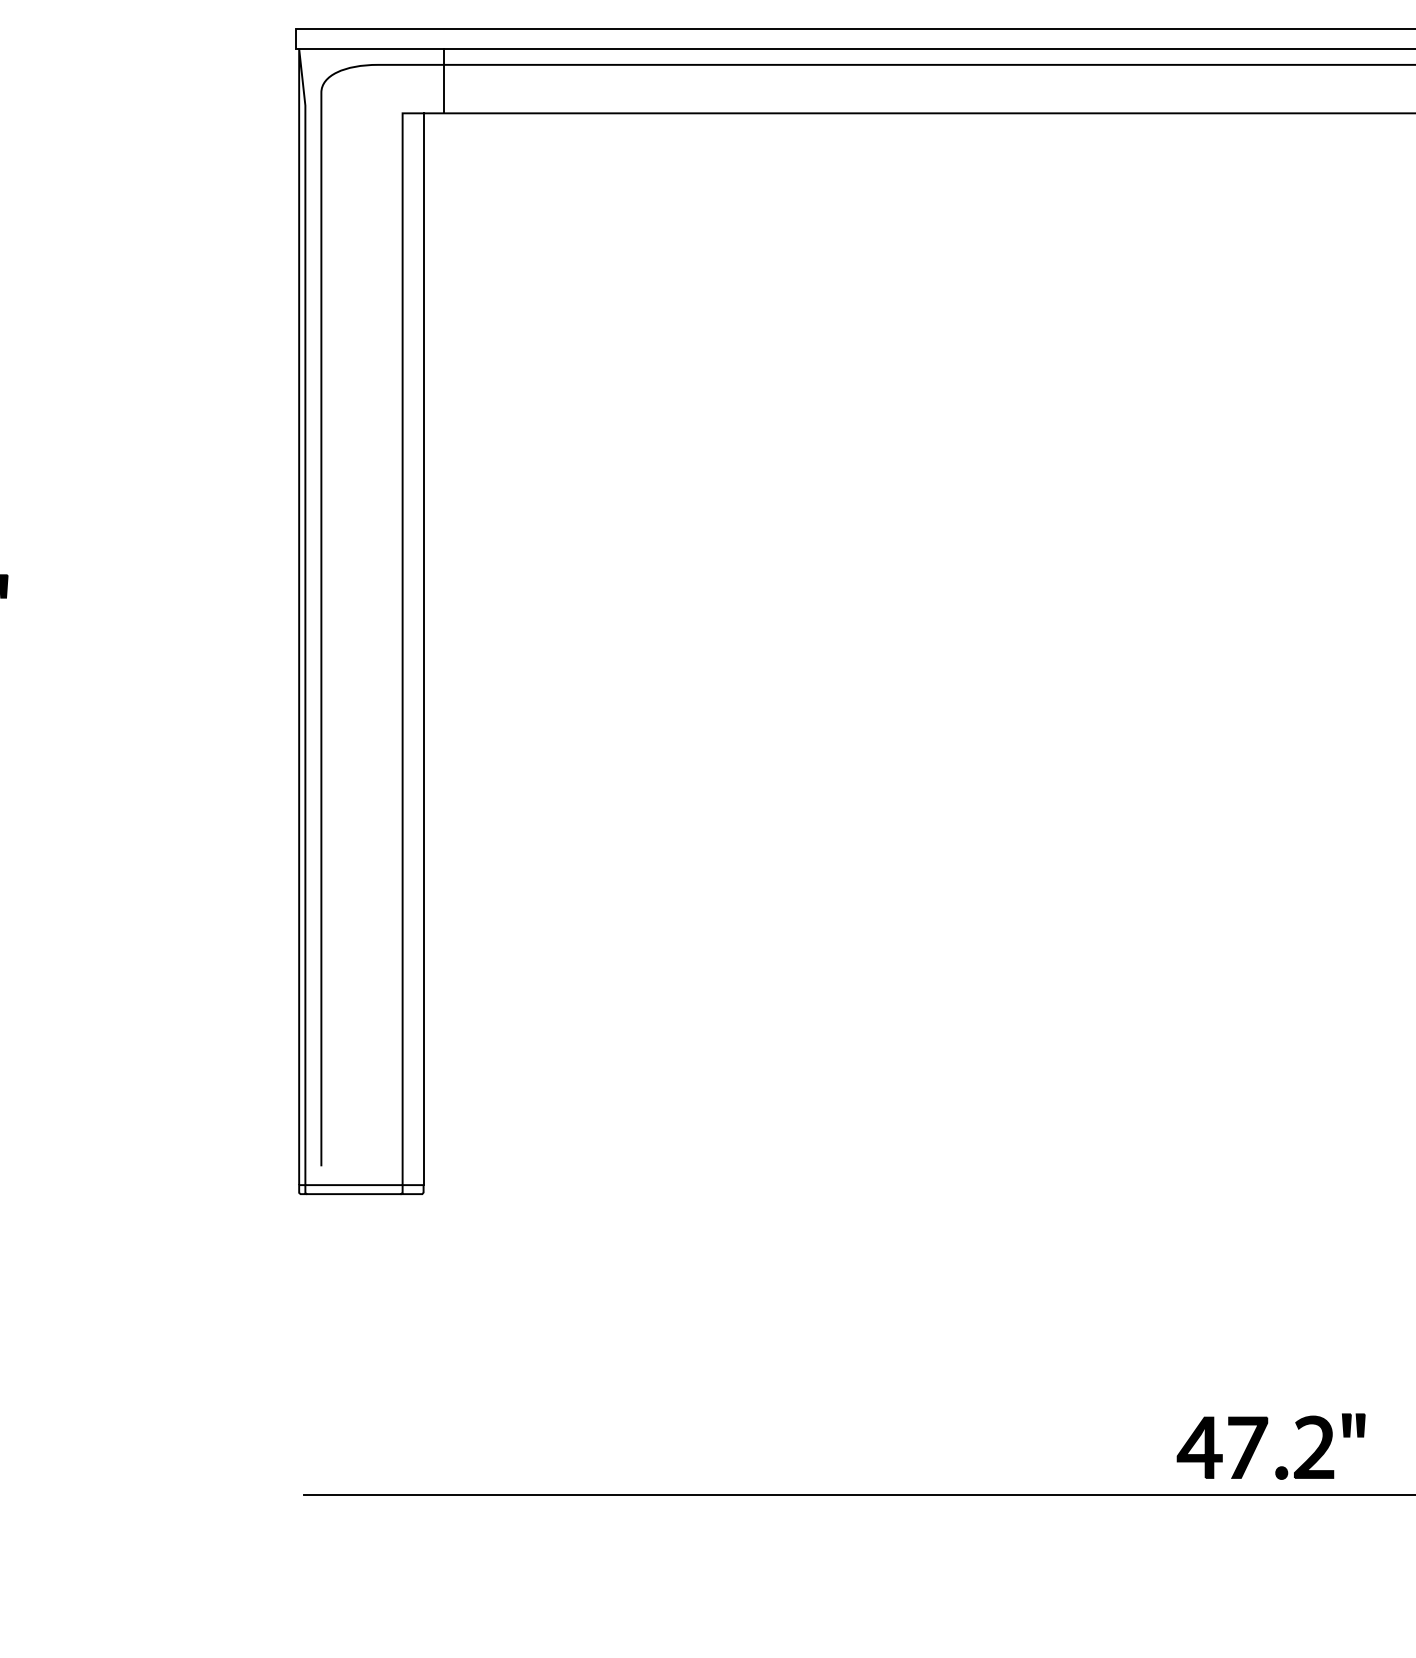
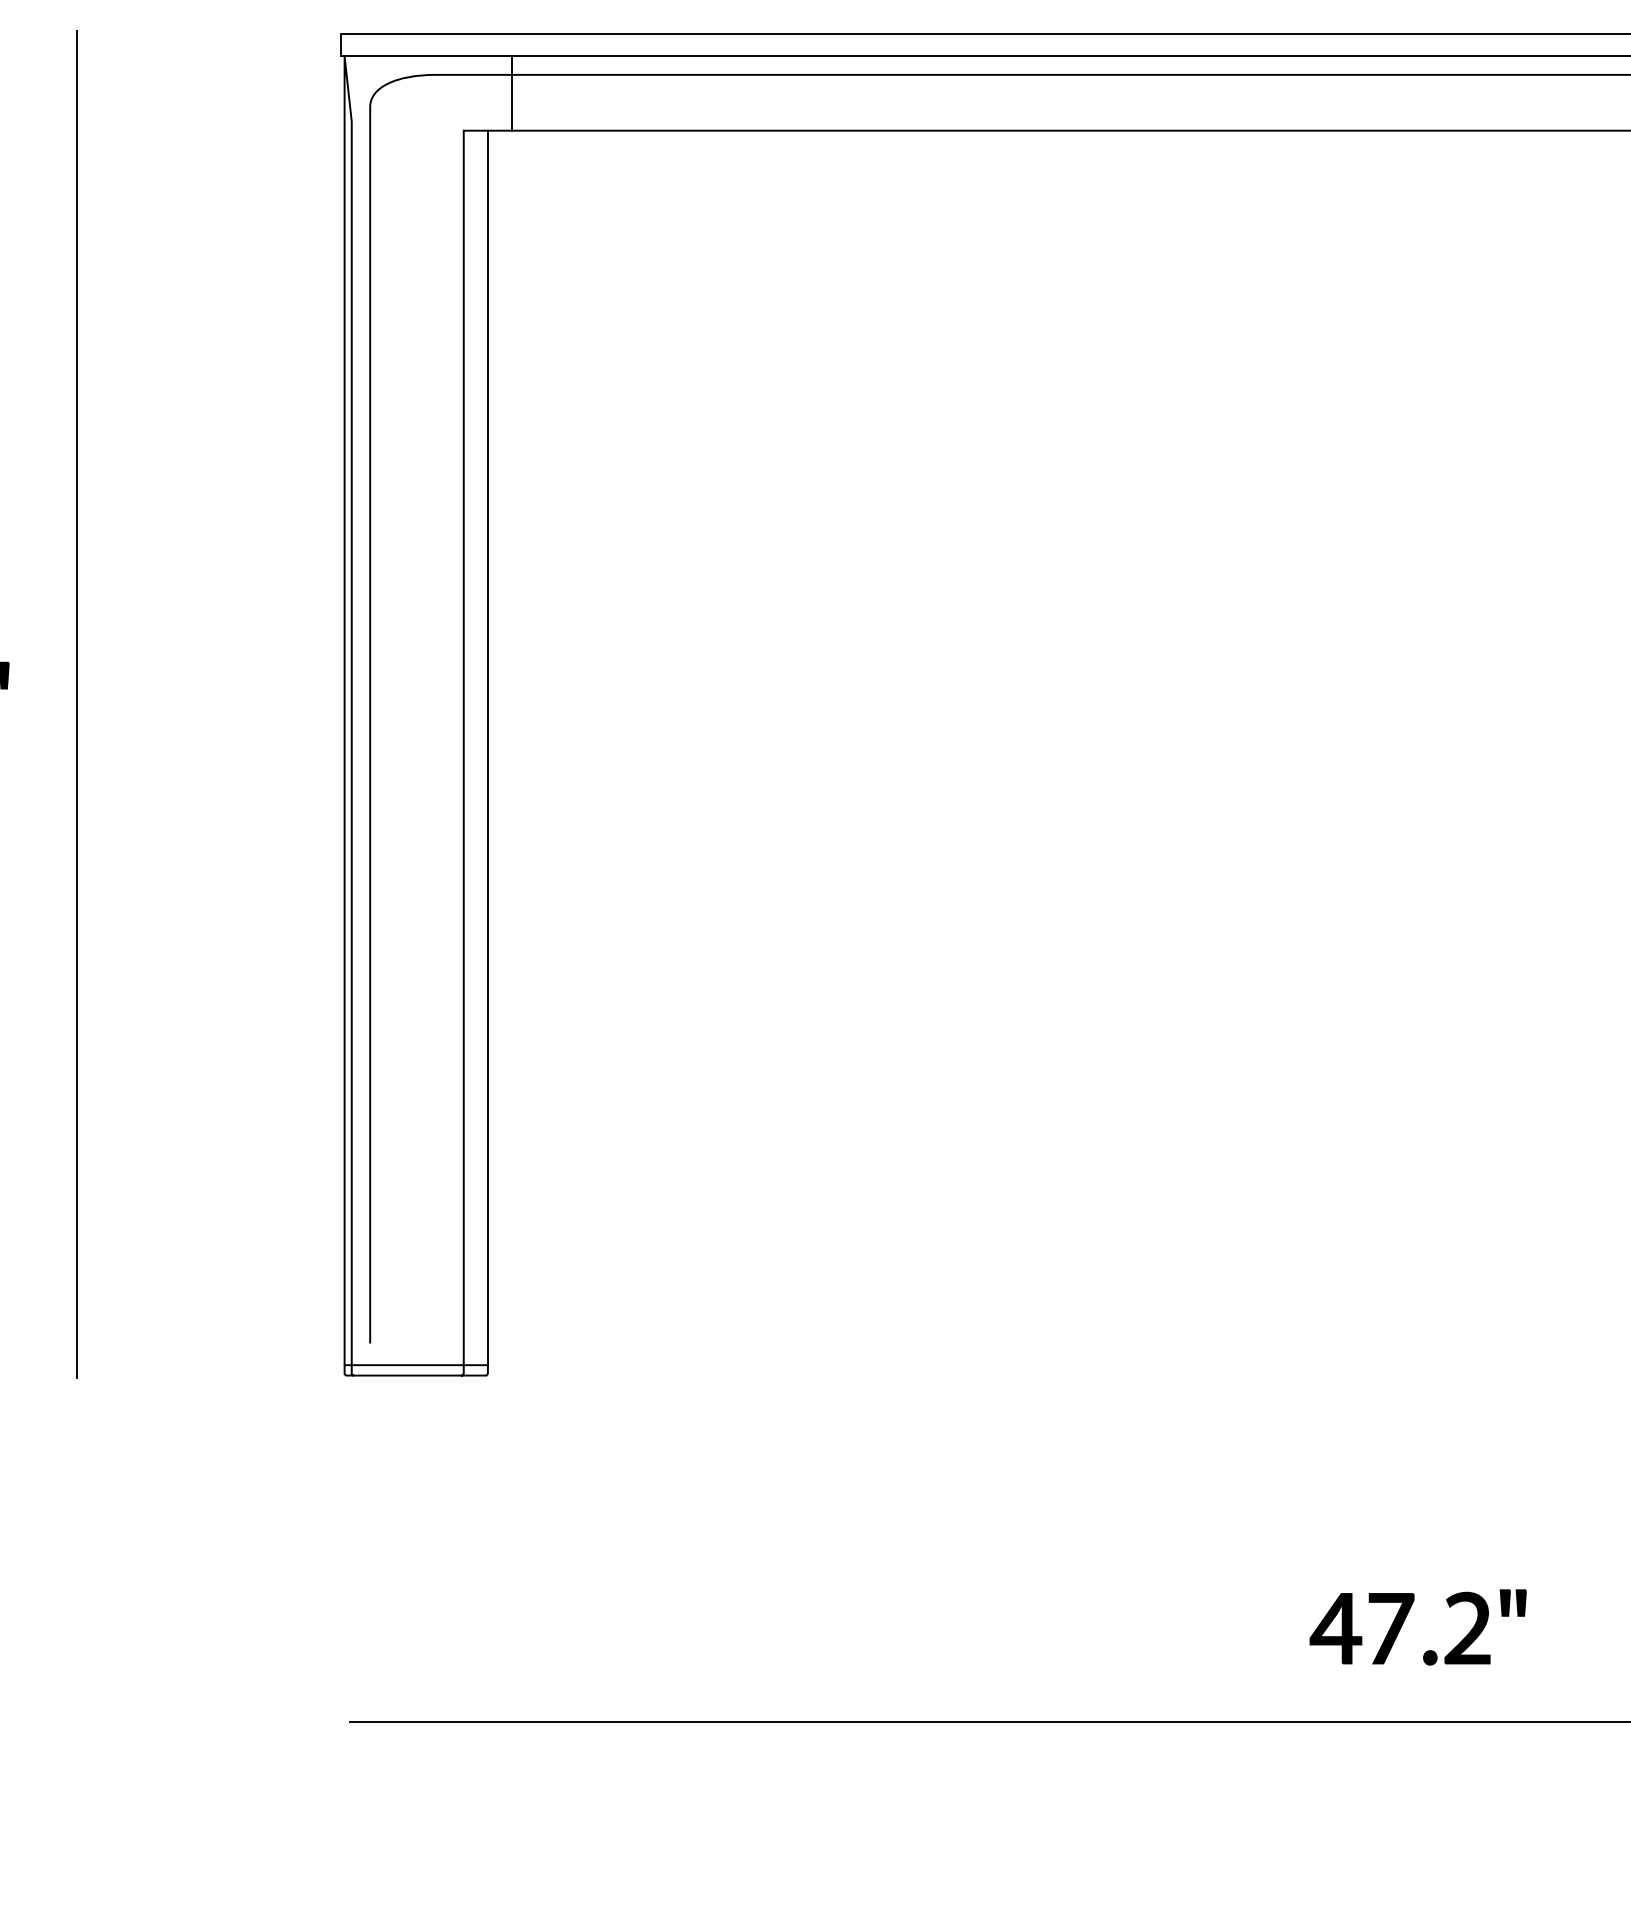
line: (67, 611) -> (77, 704), added
part: (1259, 1441) -> (1404, 1621), moved

